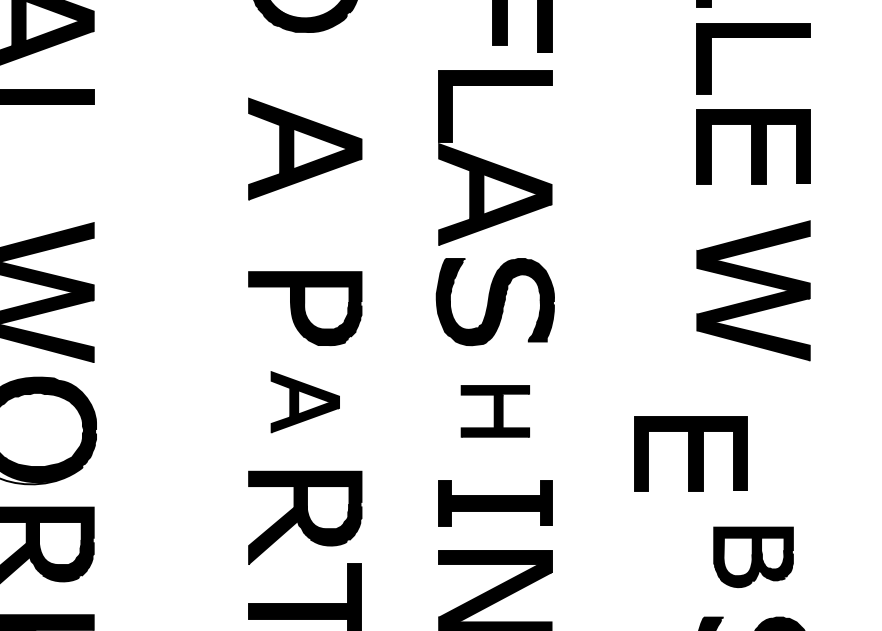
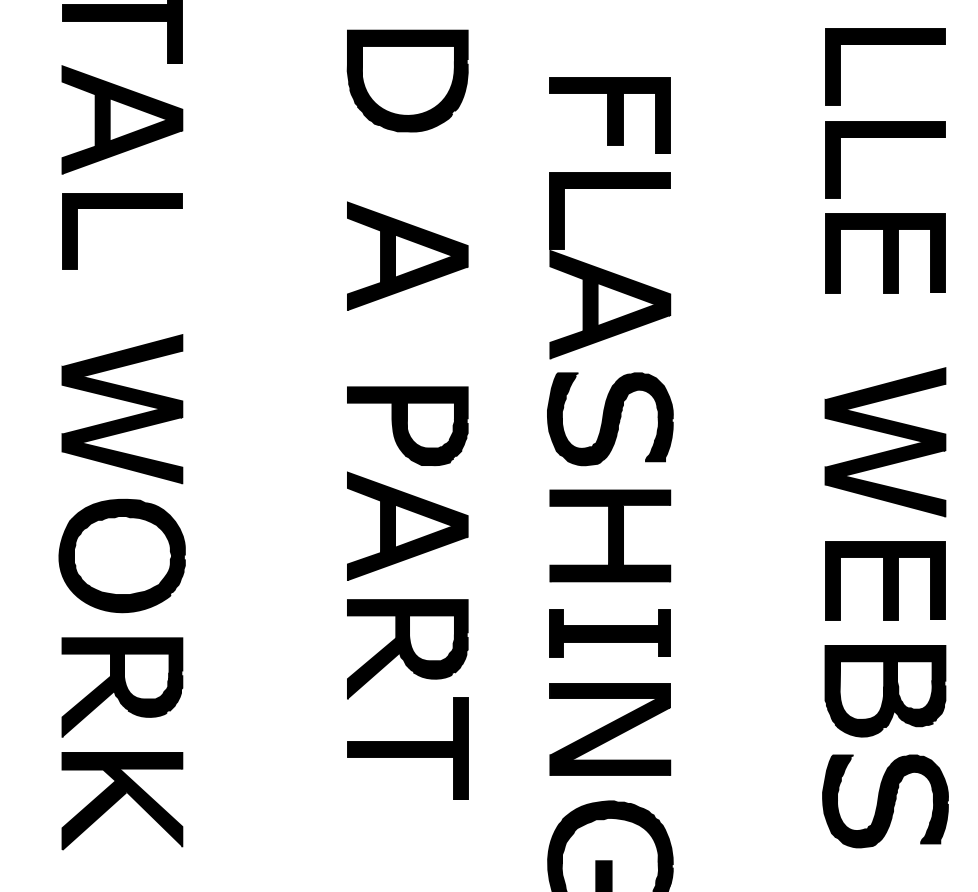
part: (755, 298) -> (887, 450), moved
part: (305, 401) -> (407, 525), size x1.67
part: (495, 411) -> (610, 535), size x1.67
part: (690, 453) -> (885, 580), moved
part: (753, 557) -> (885, 691), size x1.43

